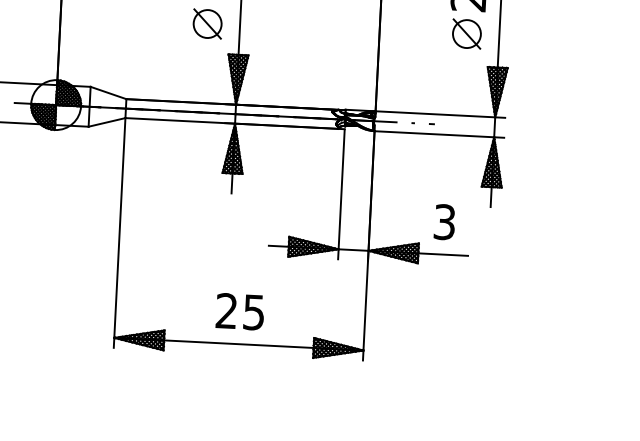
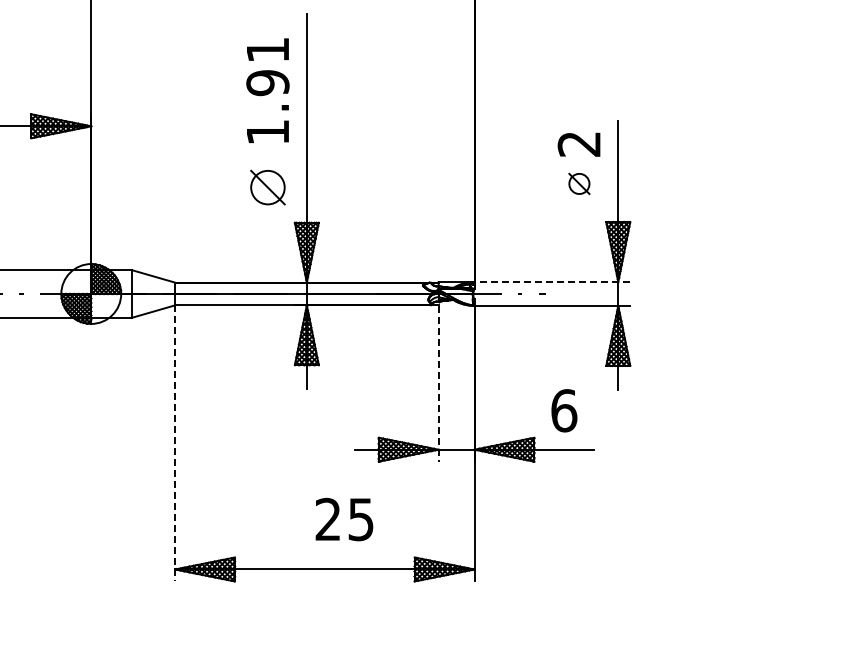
part: (467, 33) -> (579, 183), size x0.6
line: (440, 114) -> (552, 282), solid -> dashed
line: (341, 194) -> (438, 383), solid -> dashed
text: (445, 221) -> (564, 410), 3 -> 6
line: (119, 233) -> (175, 443), solid -> dashed
text: (240, 311) -> (344, 519), moved

